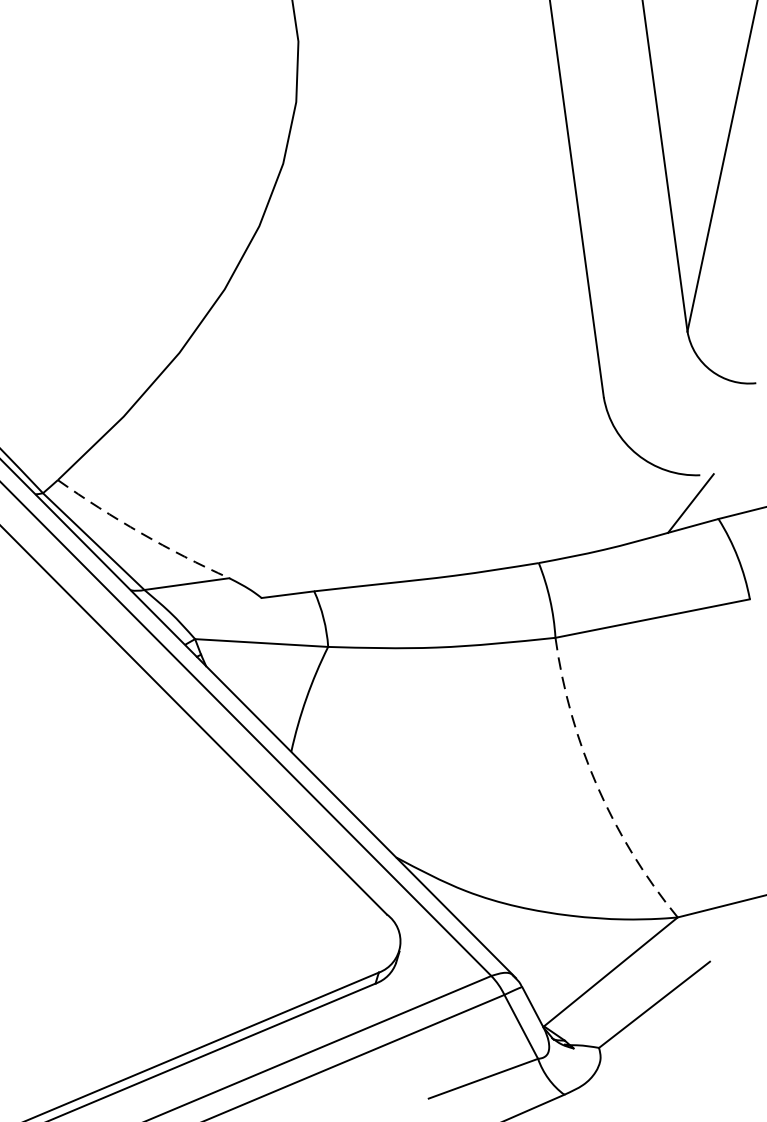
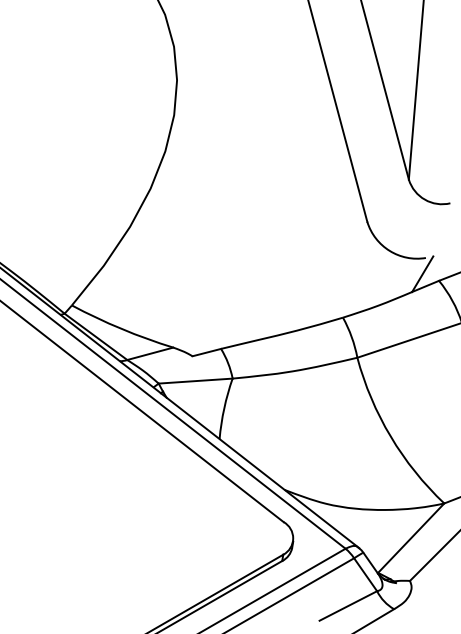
arc: (141, 532) -> (121, 328), dashed -> solid
arc: (596, 785) -> (390, 436), dashed -> solid

